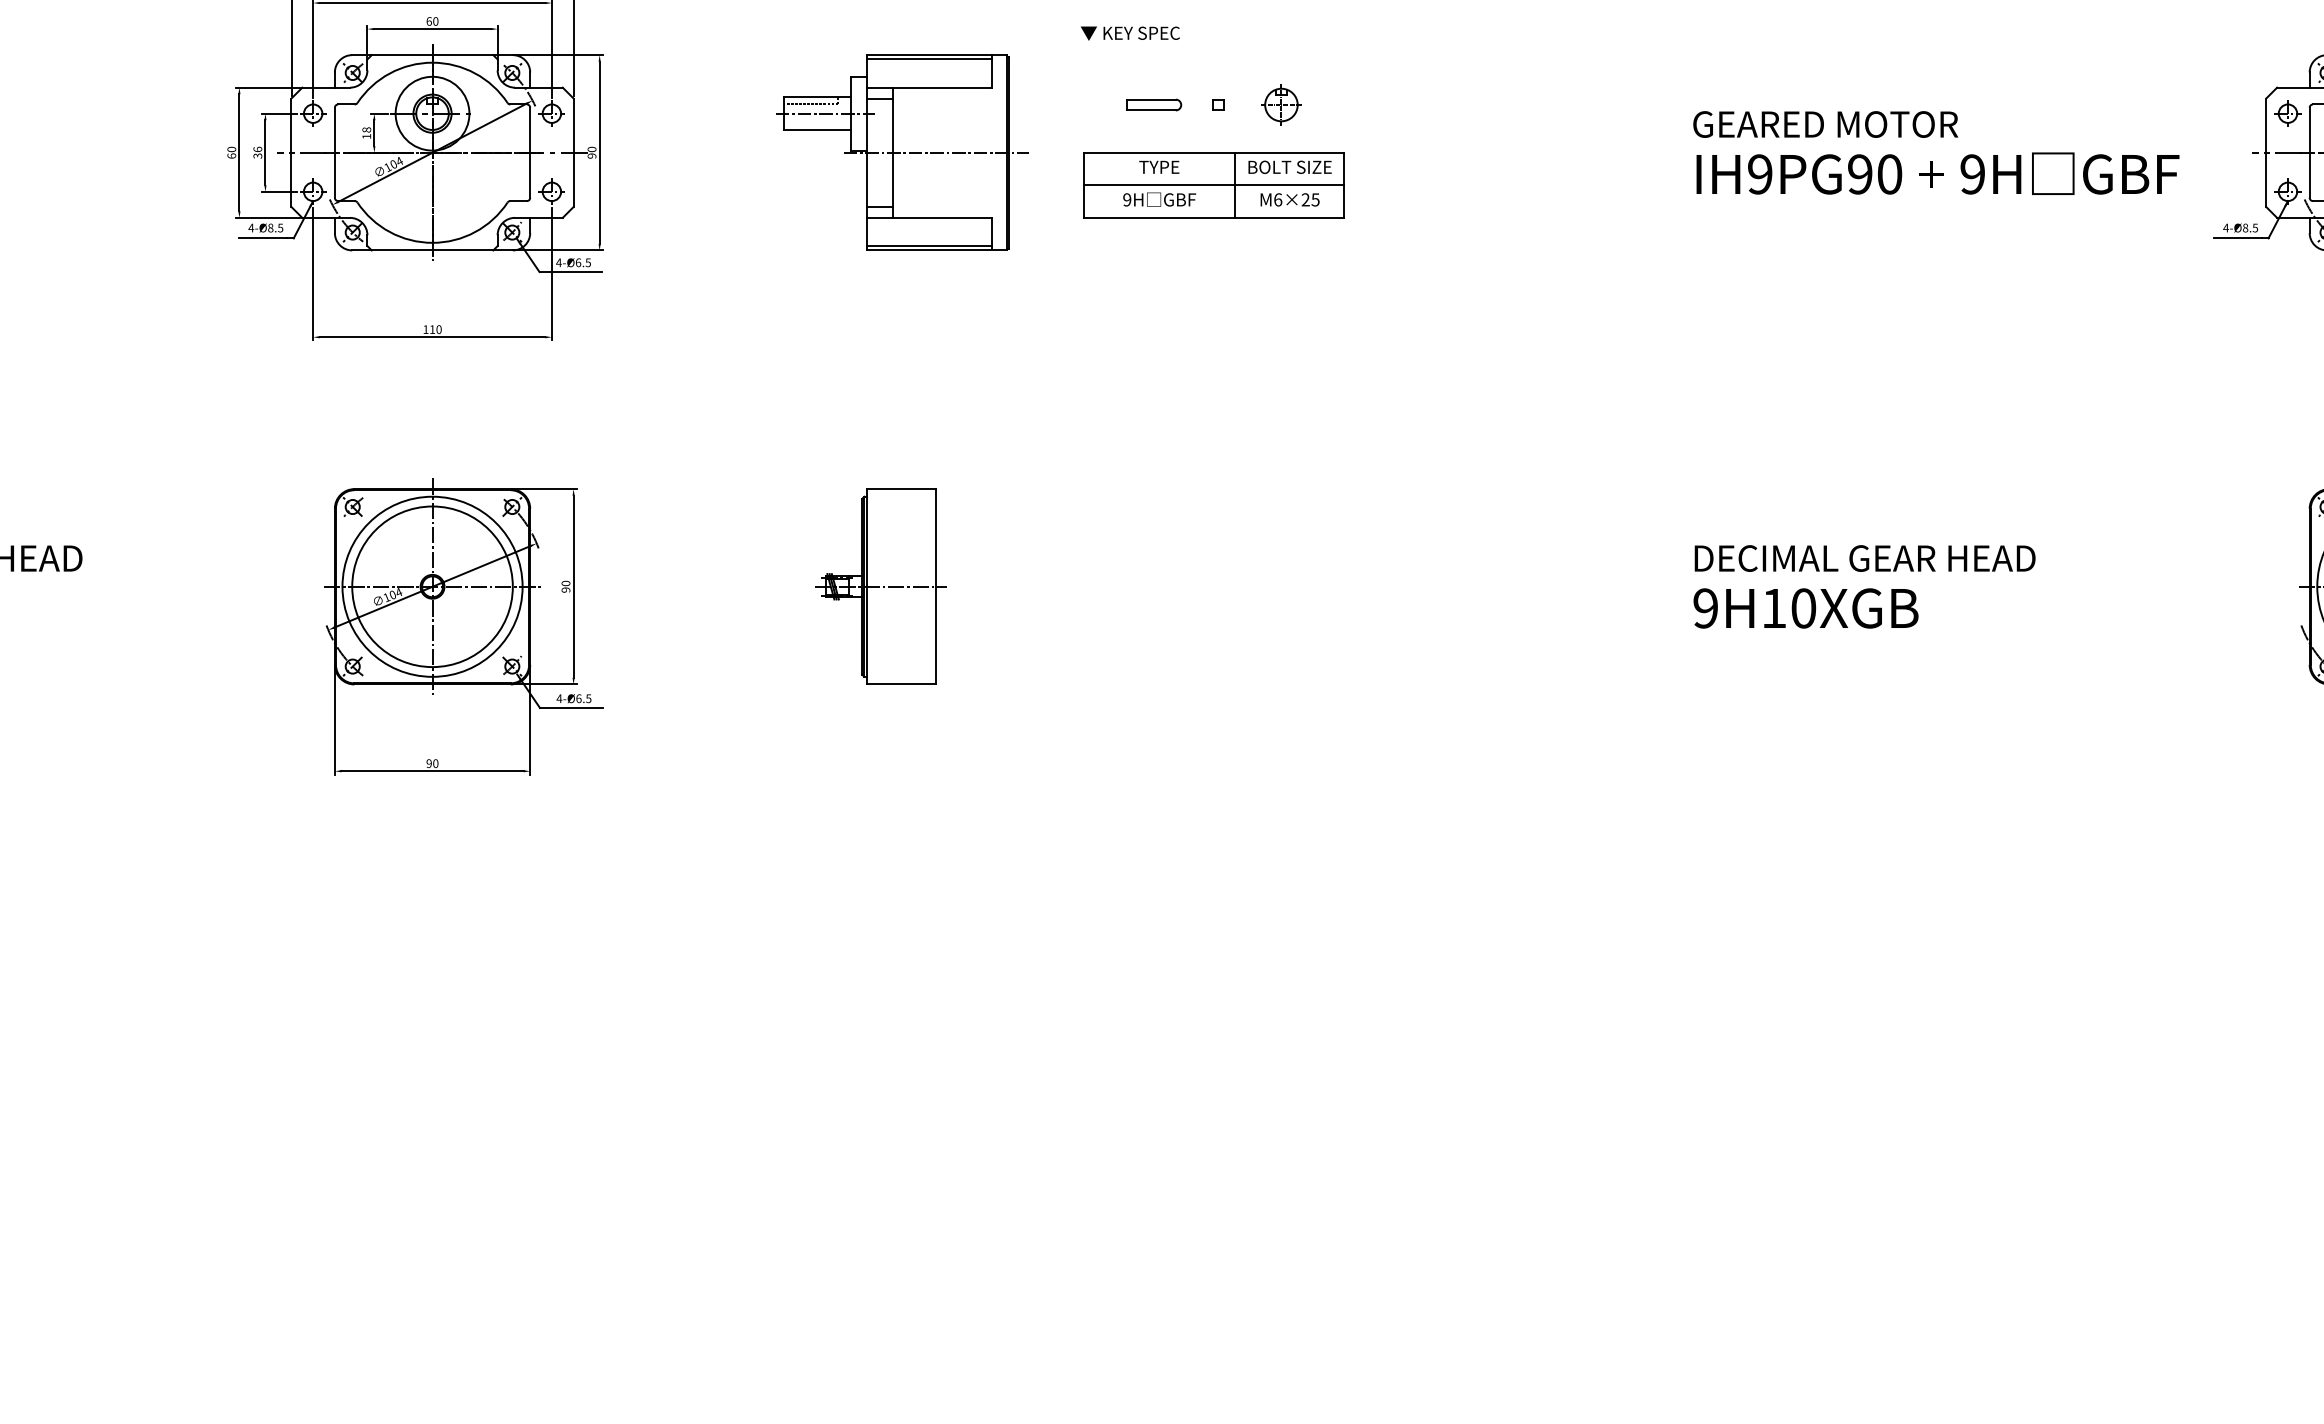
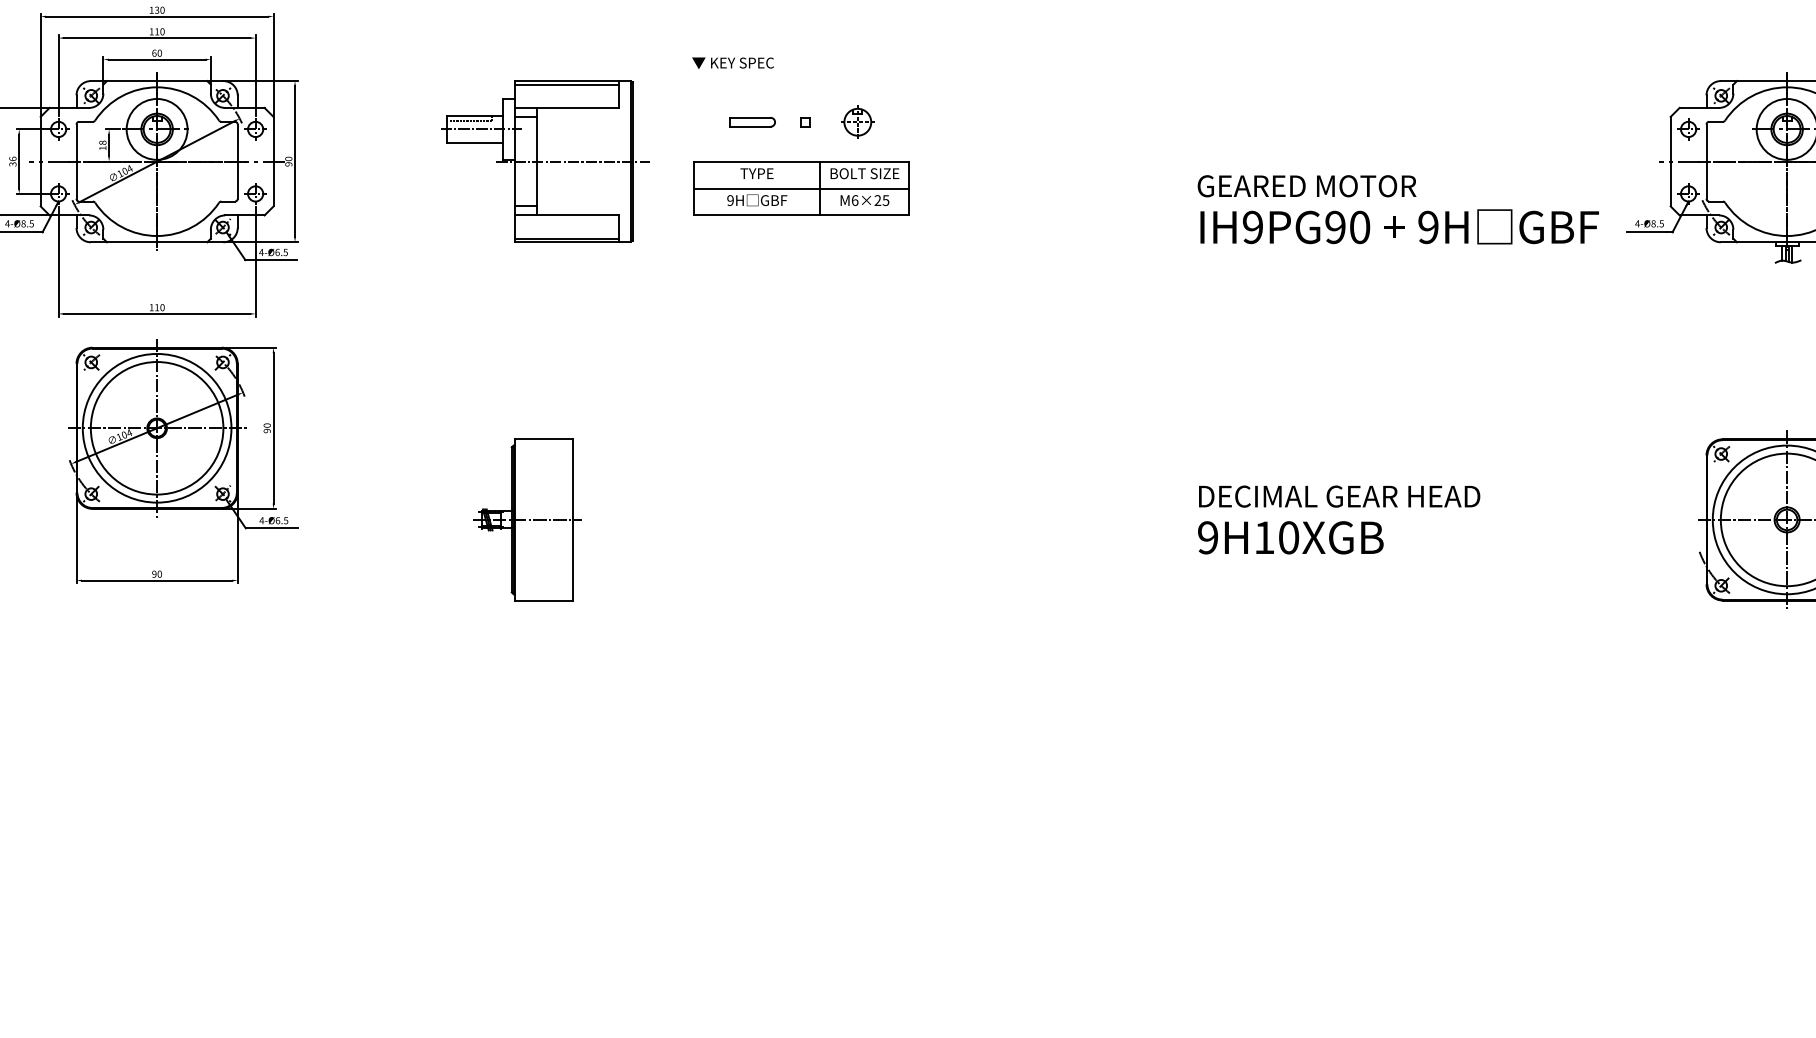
text: (1936, 152) -> (1398, 209), moved
part: (463, 626) -> (182, 461), moved

